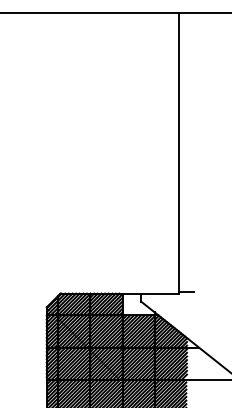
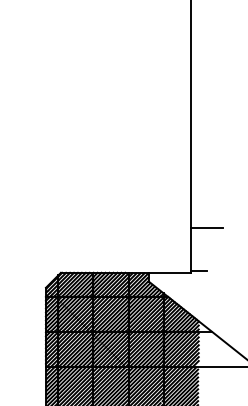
line: (194, 252) -> (206, 228), added
hatch: (138, 304) -> (145, 284), added

